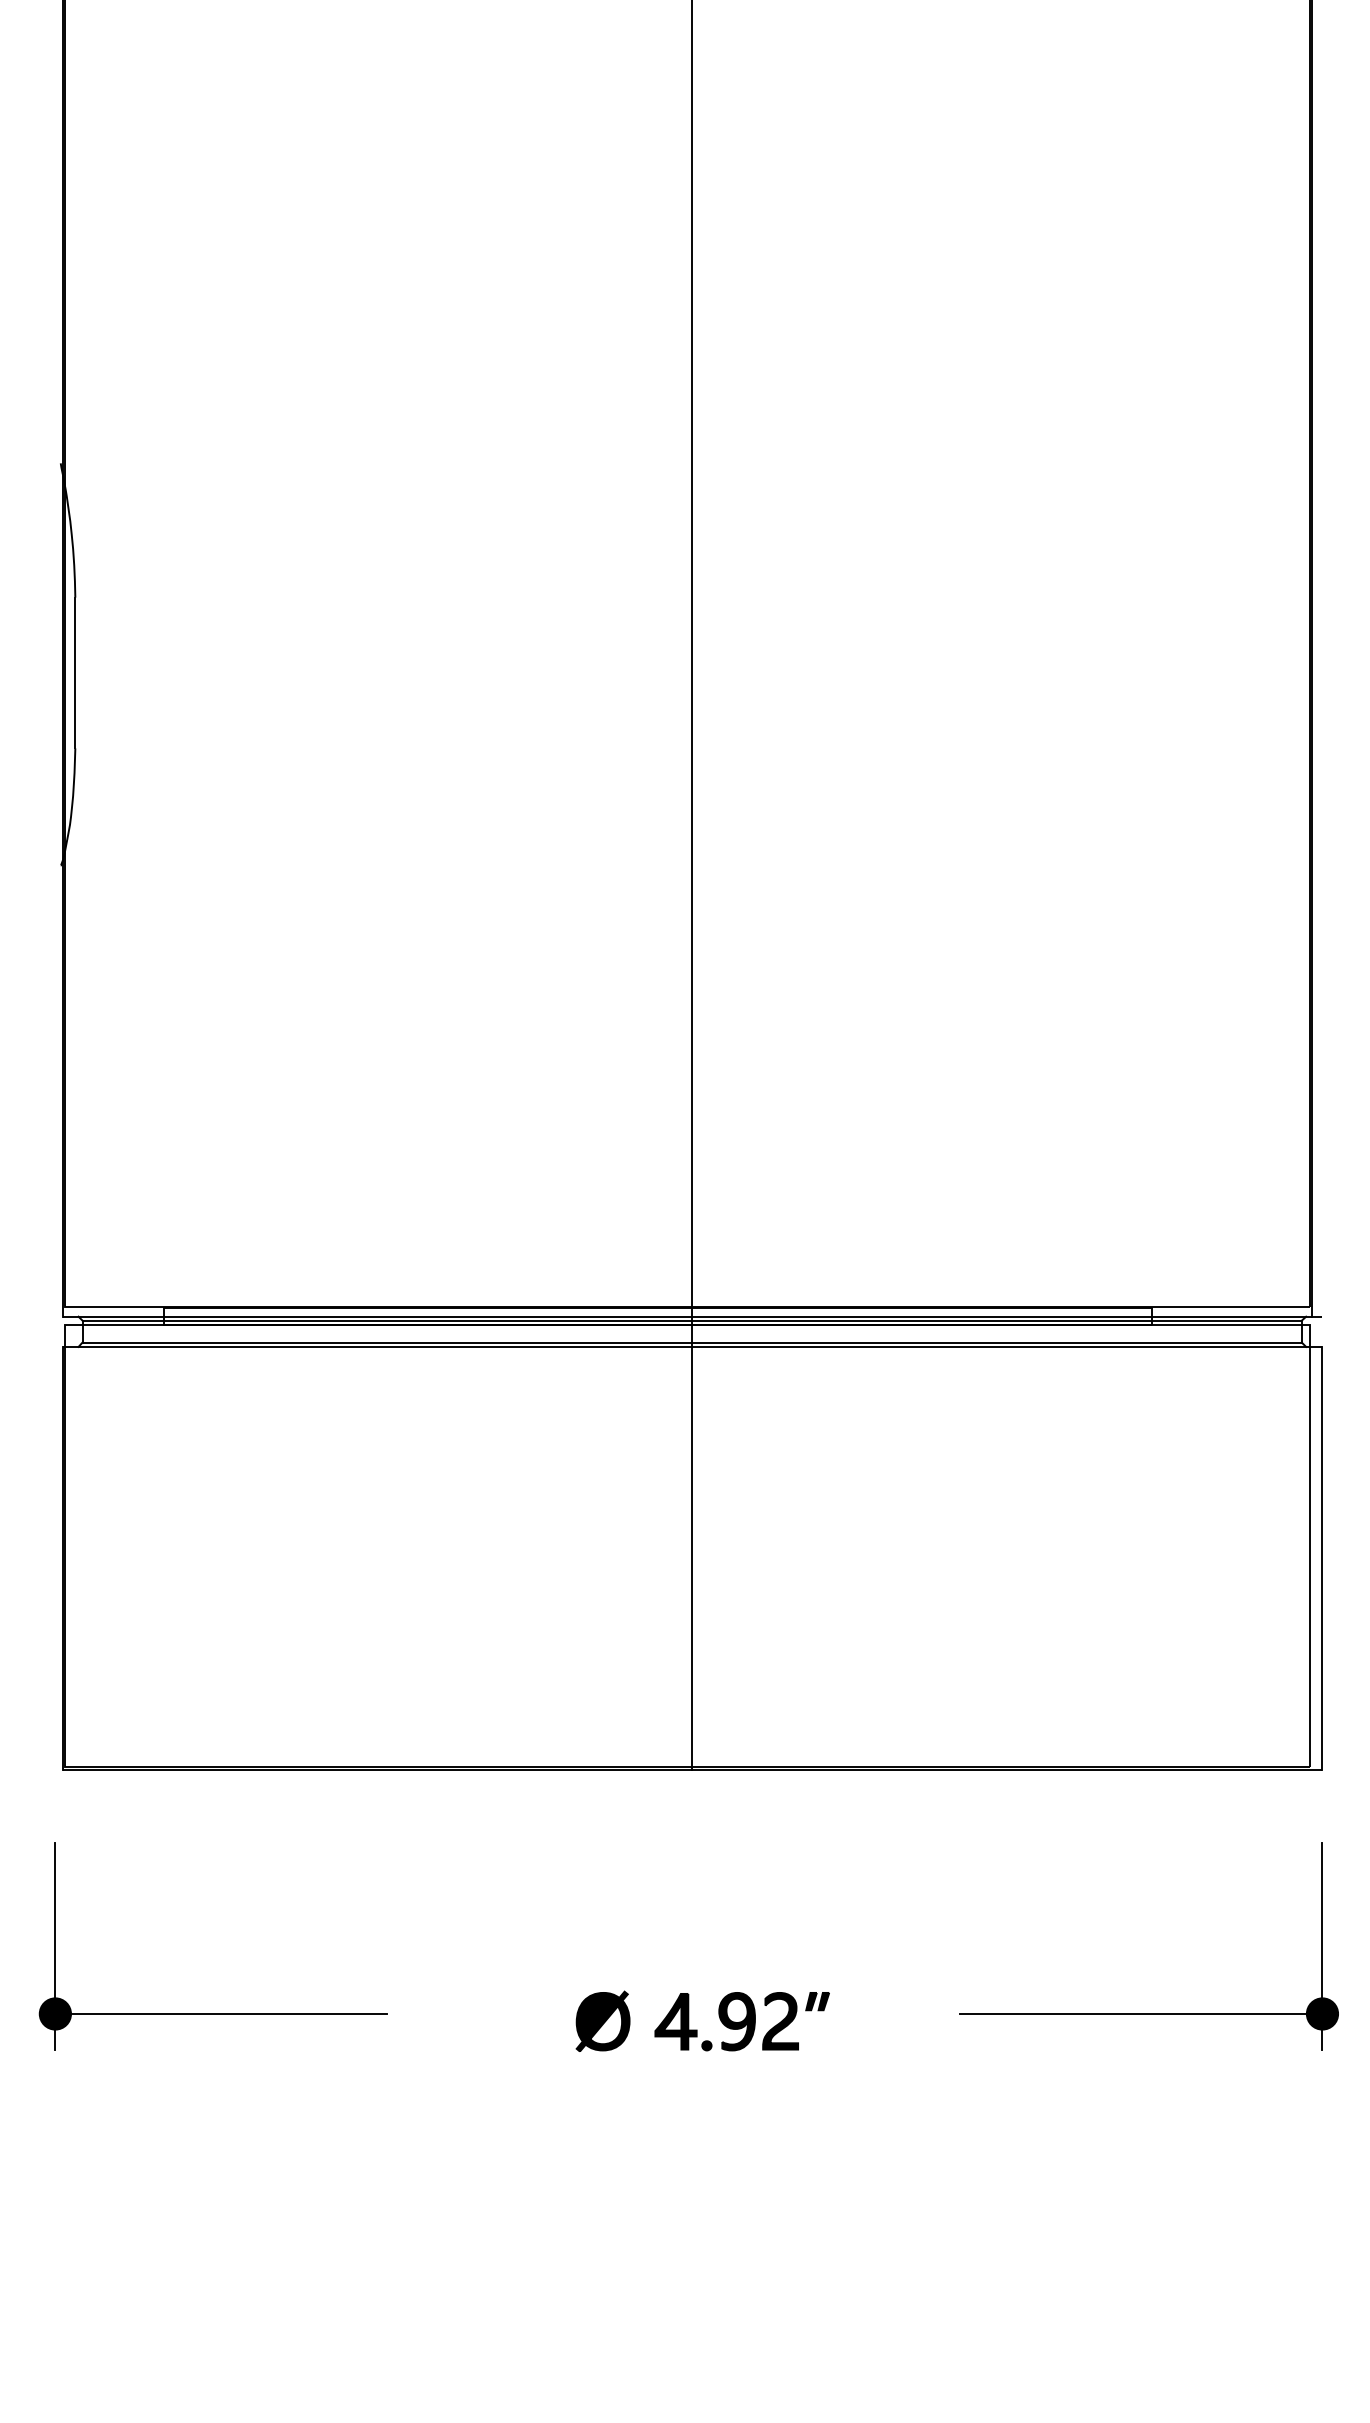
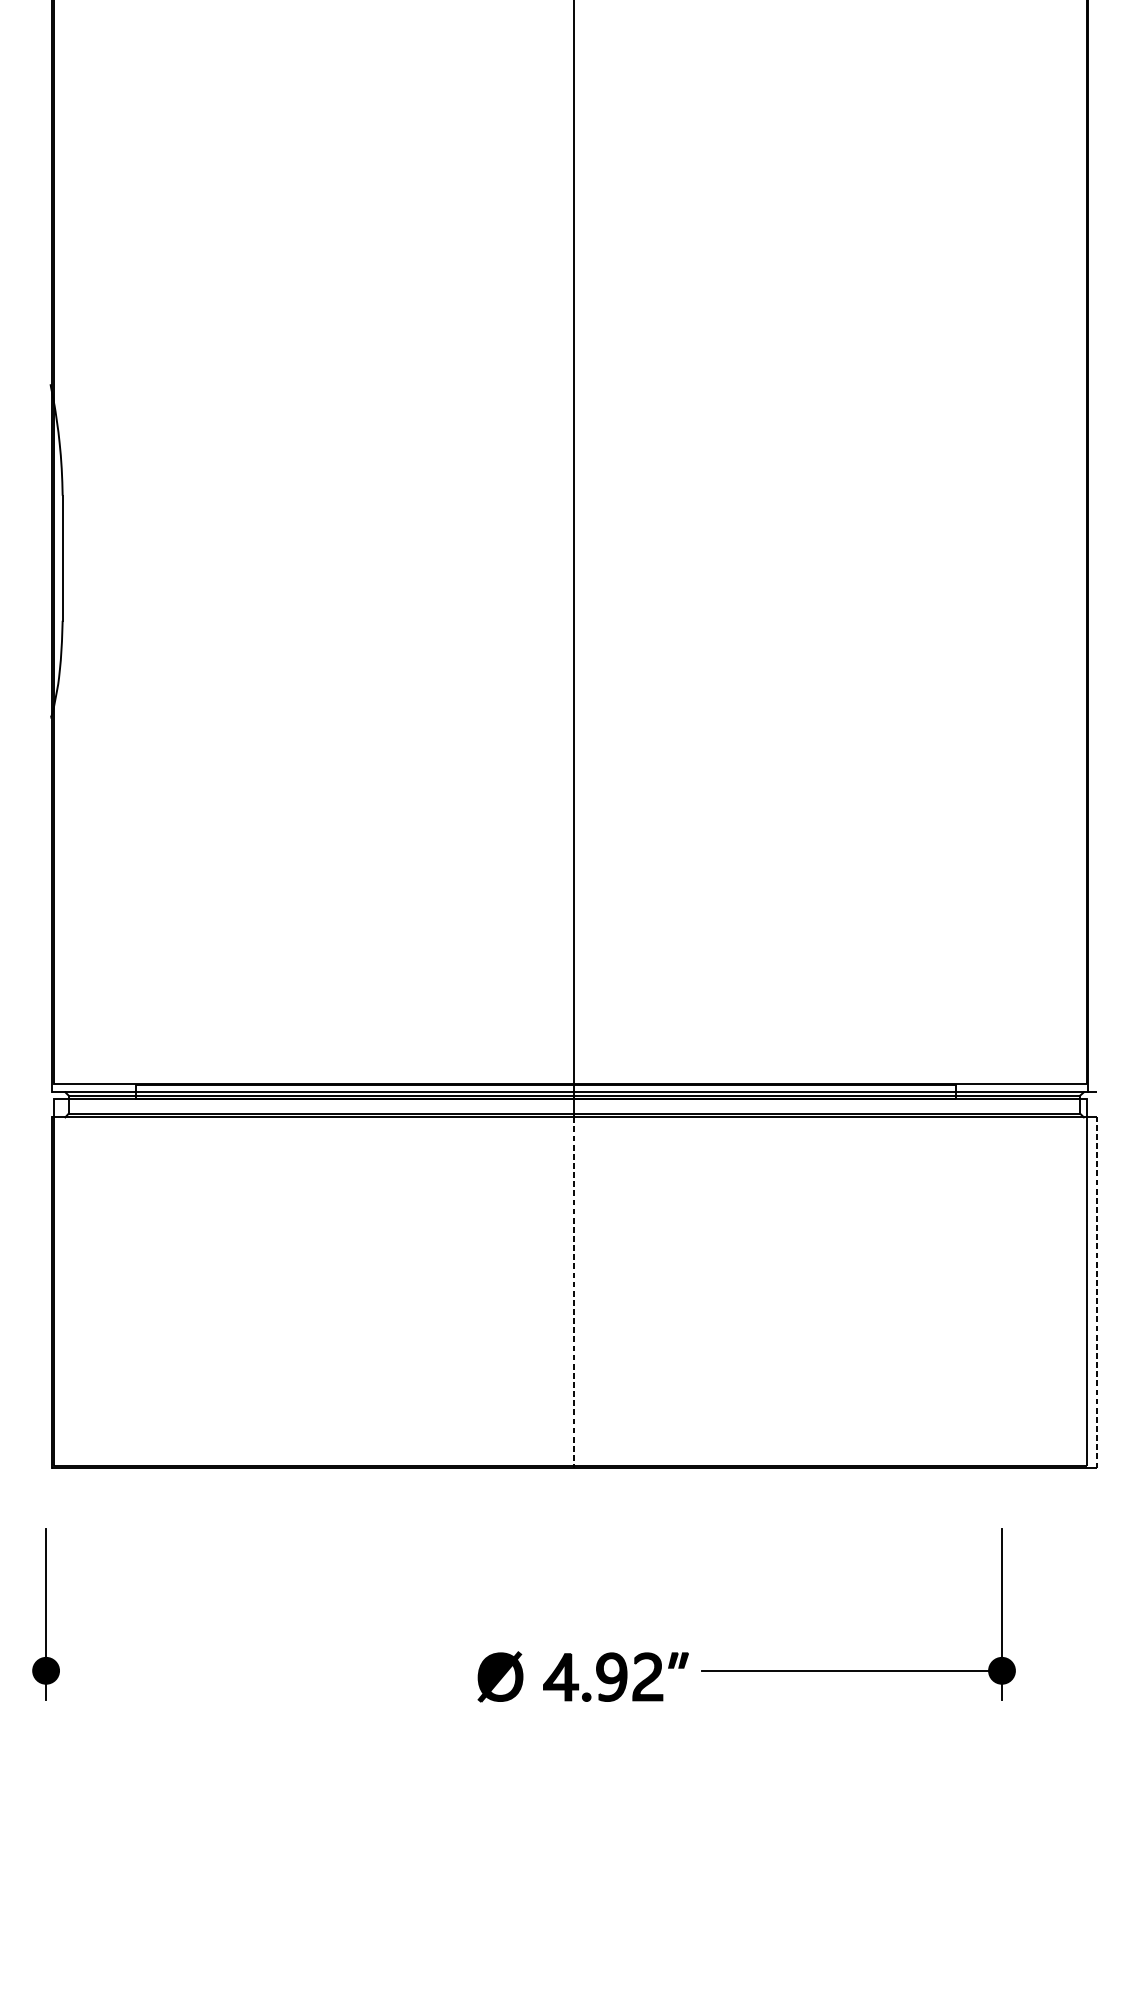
line: (692, 1558) -> (574, 1292), solid -> dashed
line: (1322, 1558) -> (1097, 1292), solid -> dashed
line: (221, 2013) -> (183, 1670), removed
part: (1148, 2013) -> (857, 1670), moved

